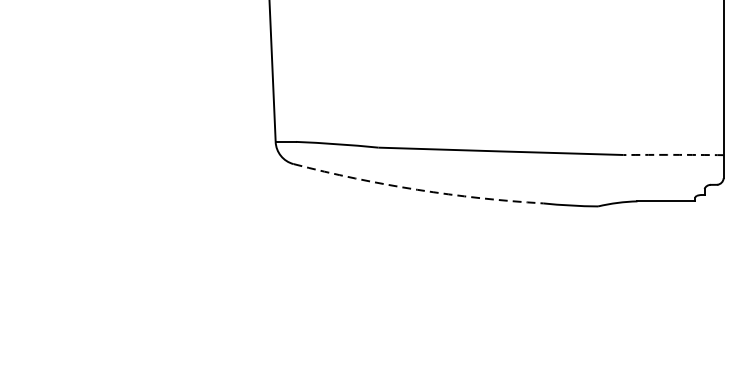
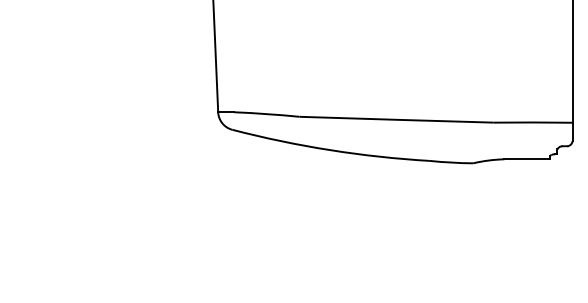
arc: (673, 154) -> (532, 122), dashed -> solid
arc: (417, 190) -> (330, 150), dashed -> solid

